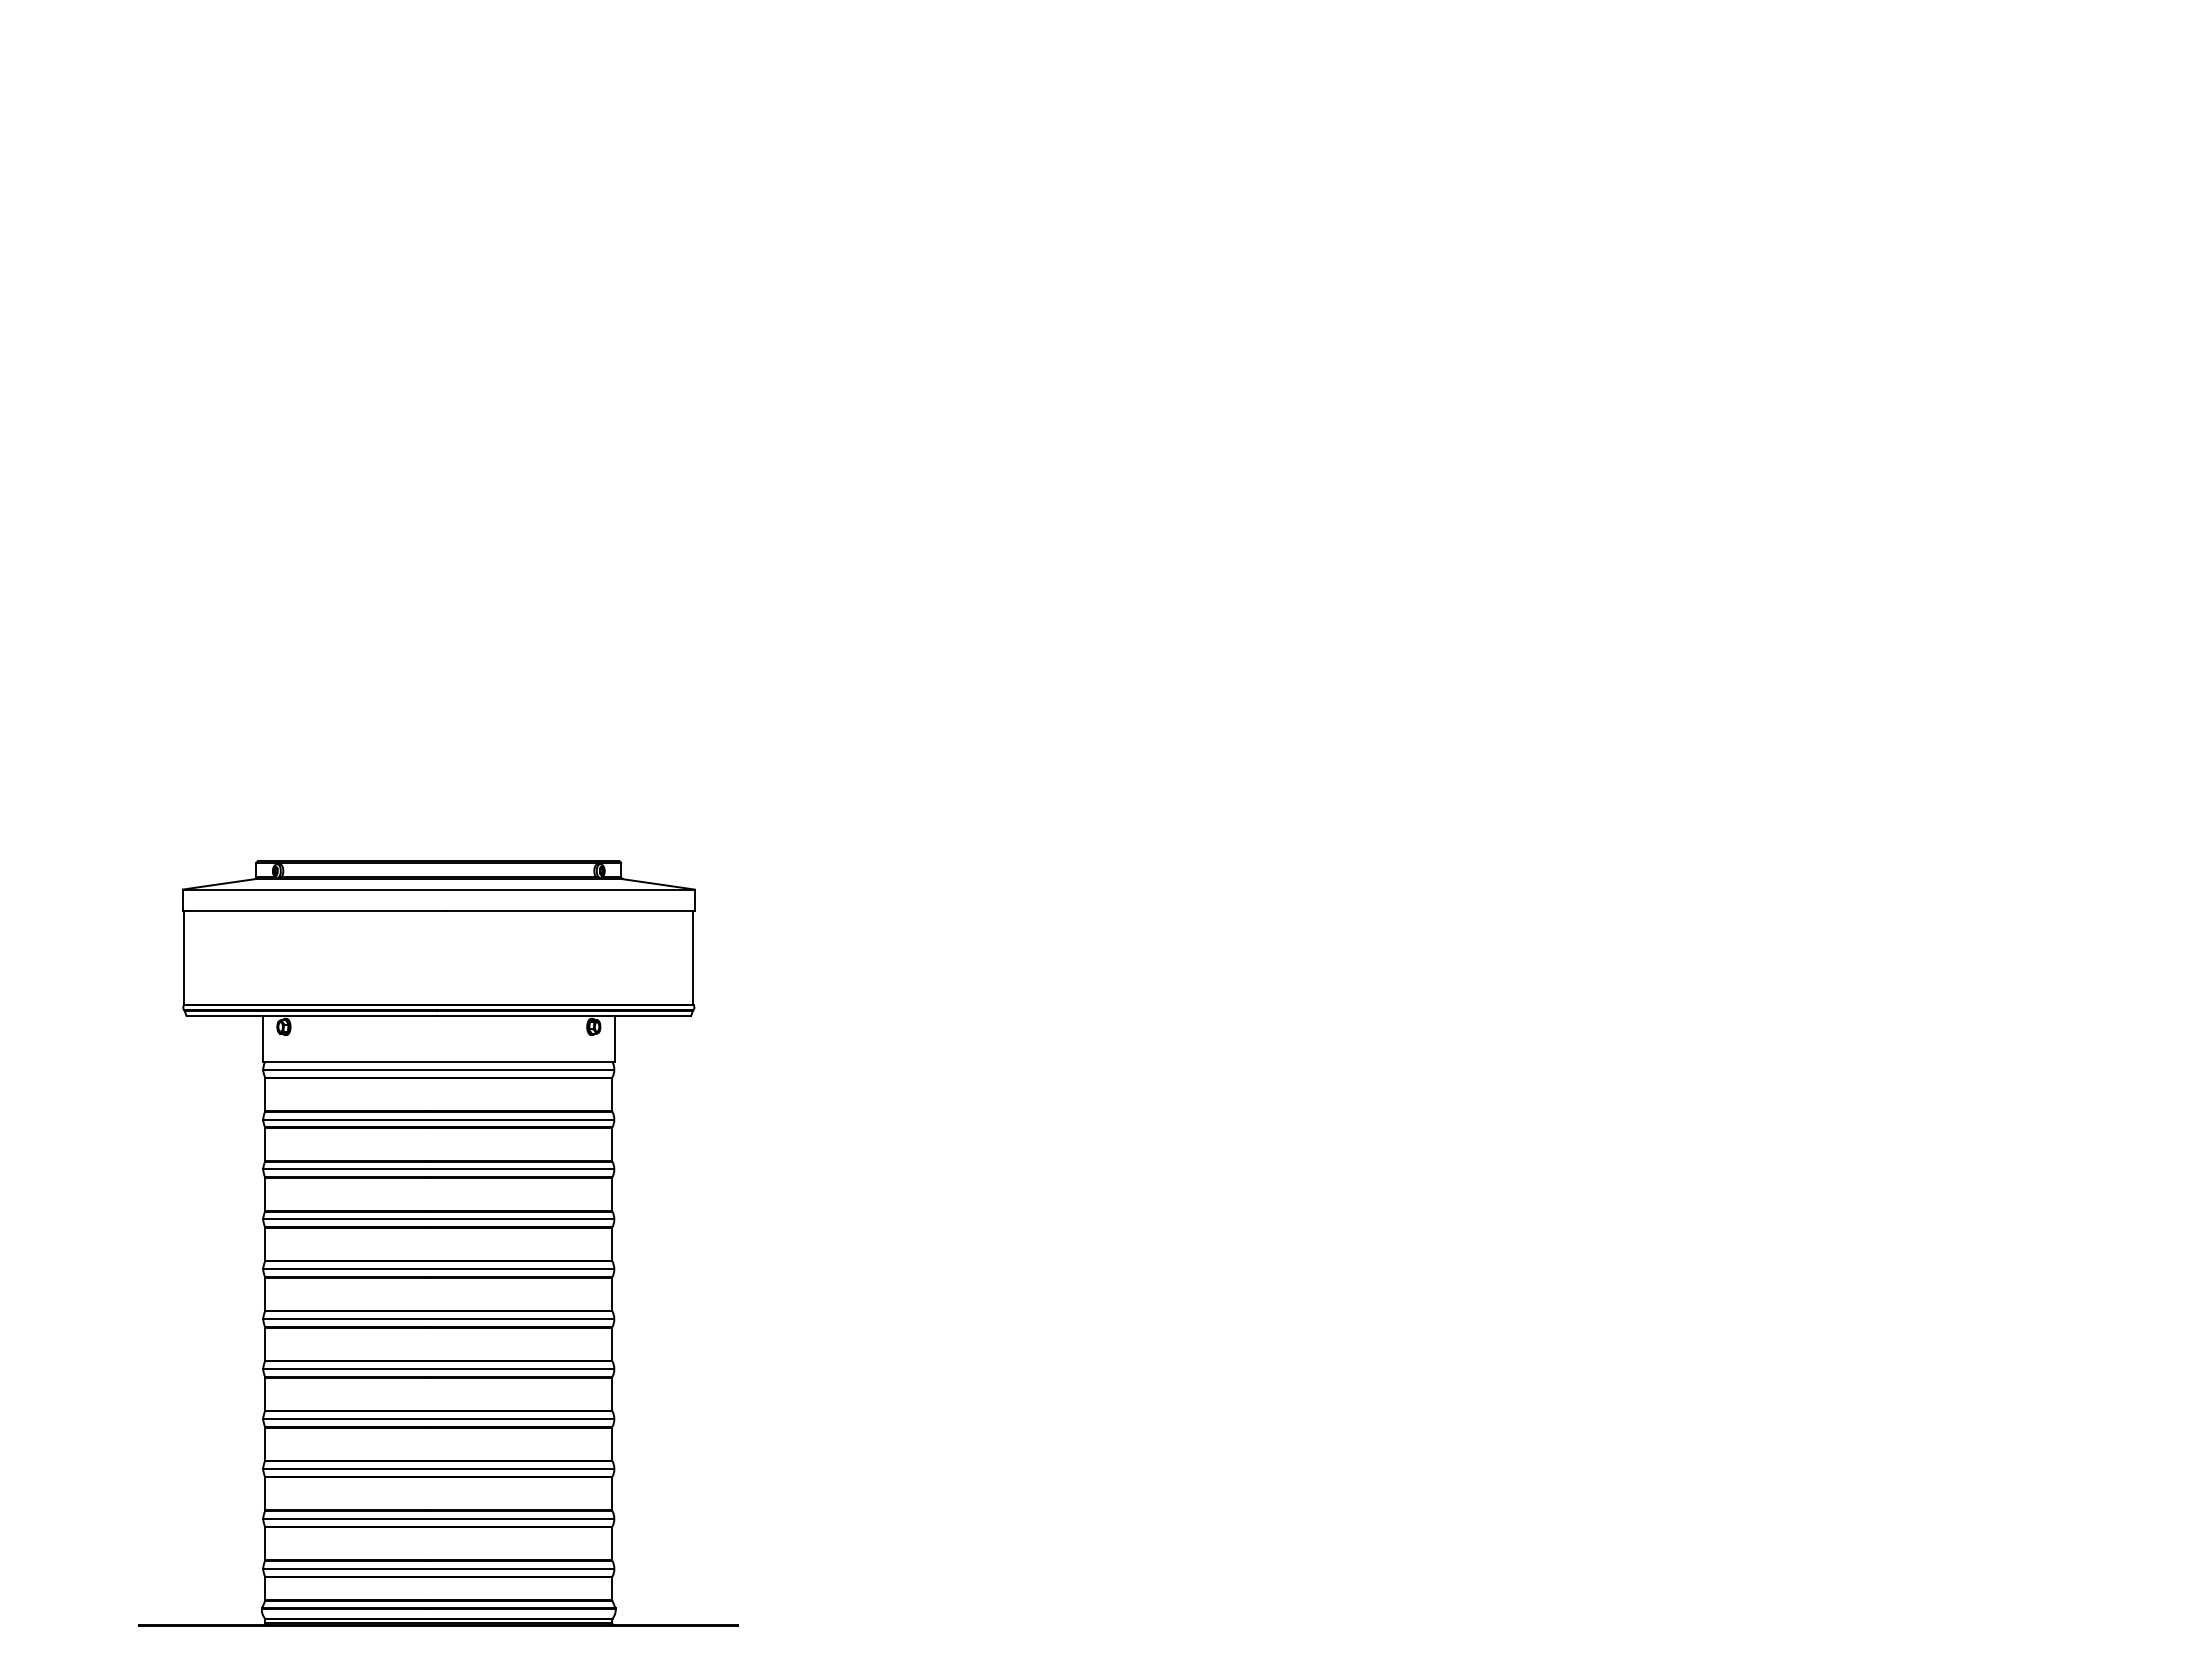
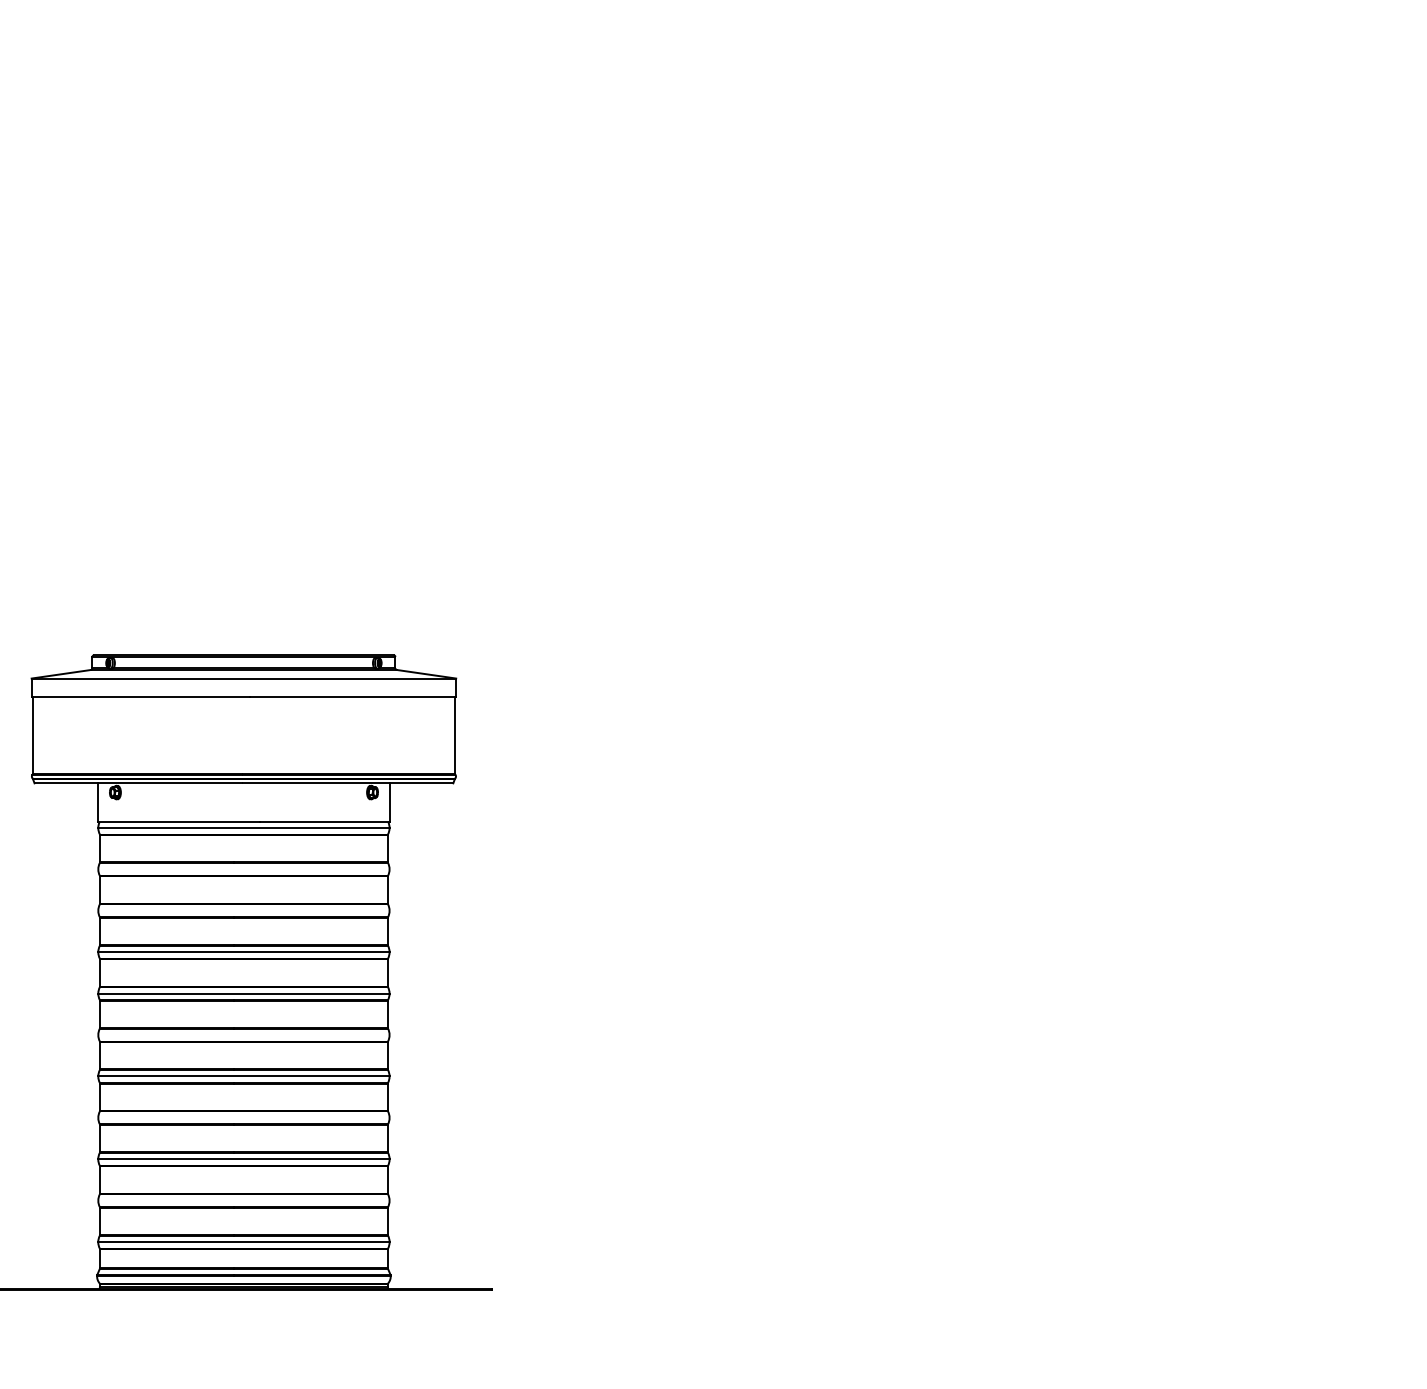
line: (438, 1119) -> (243, 869), removed
line: (438, 1169) -> (243, 910), removed
line: (438, 1319) -> (243, 1035), removed
line: (438, 1419) -> (243, 1118), removed
line: (438, 1518) -> (243, 1200), removed

